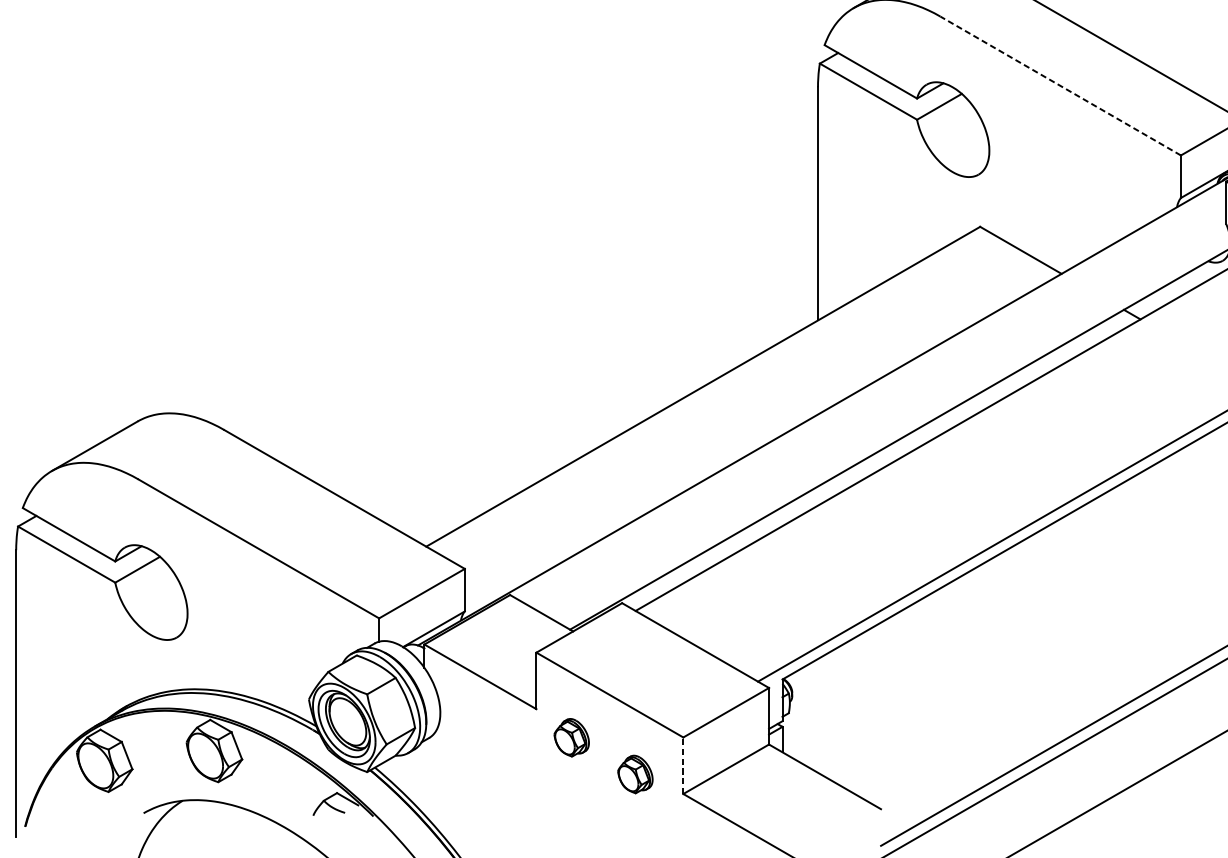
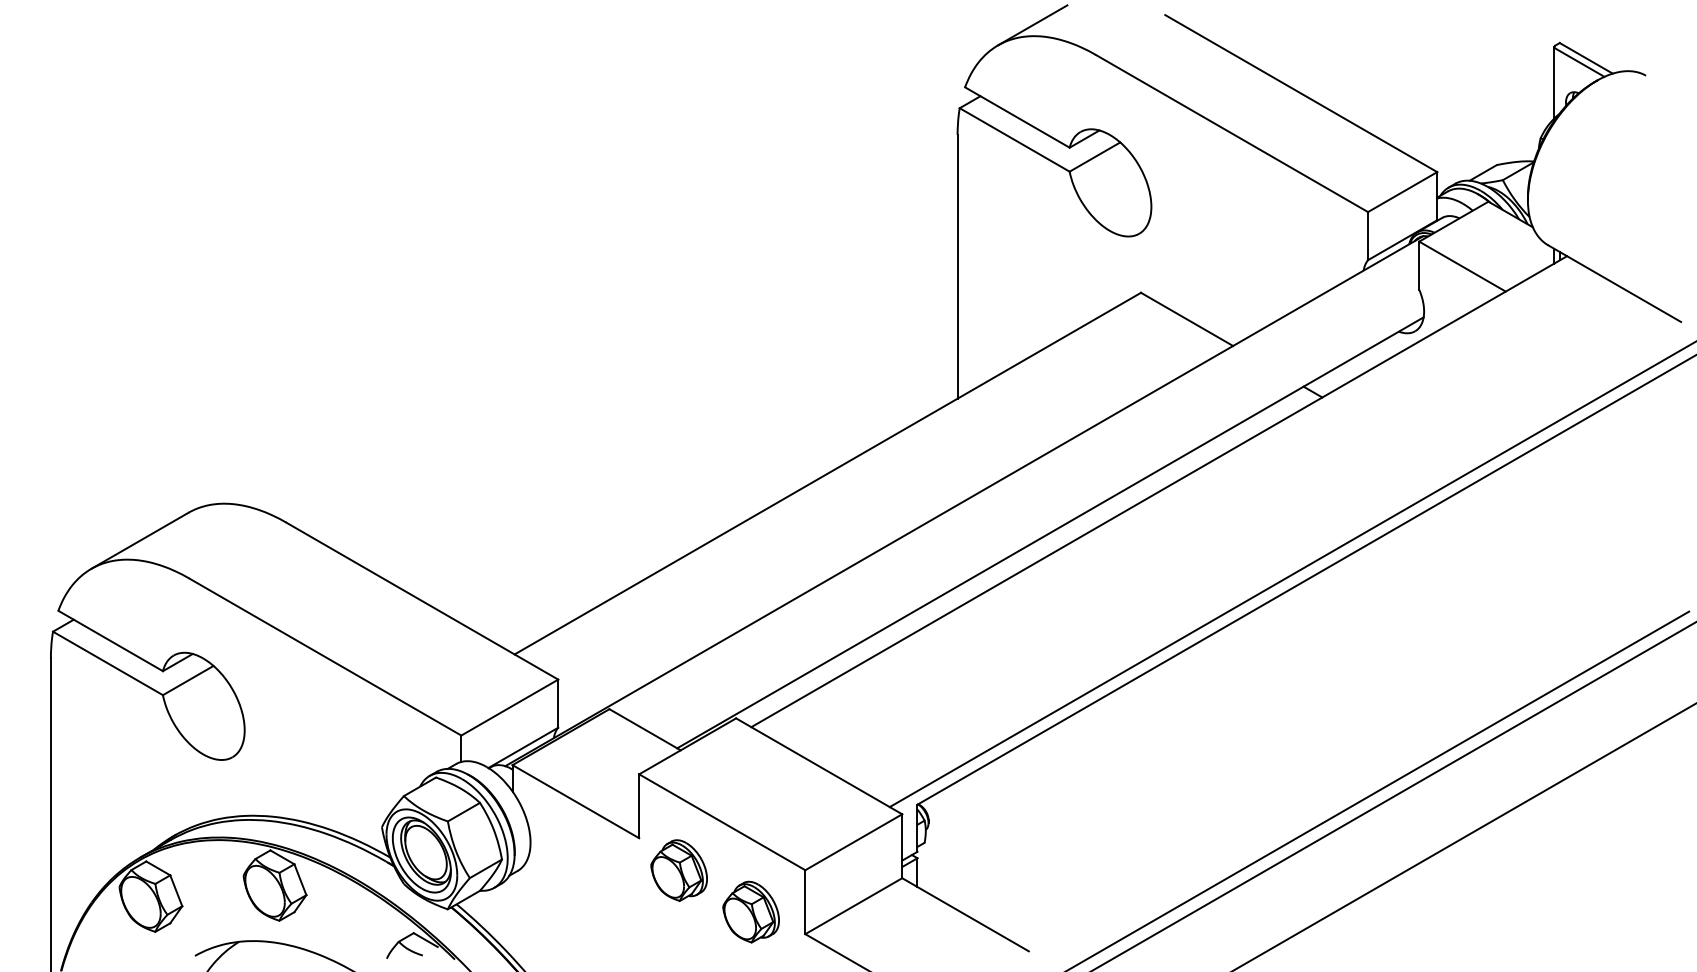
line: (1060, 85) -> (1231, 133), dashed -> solid
part: (571, 737) -> (678, 870), size x1.43
line: (683, 766) -> (805, 902), dashed -> solid
part: (634, 773) -> (750, 911), size x1.43

